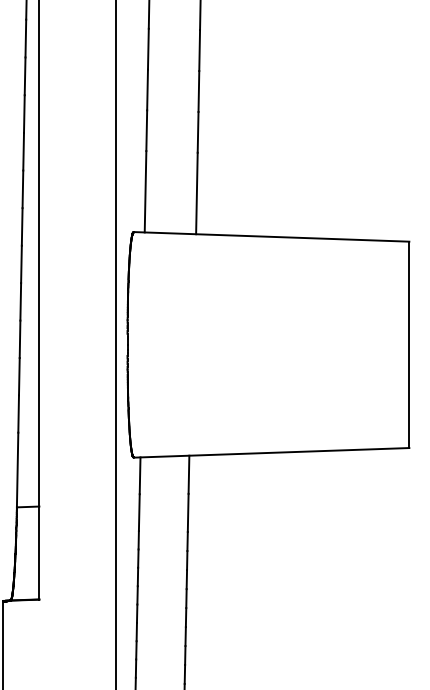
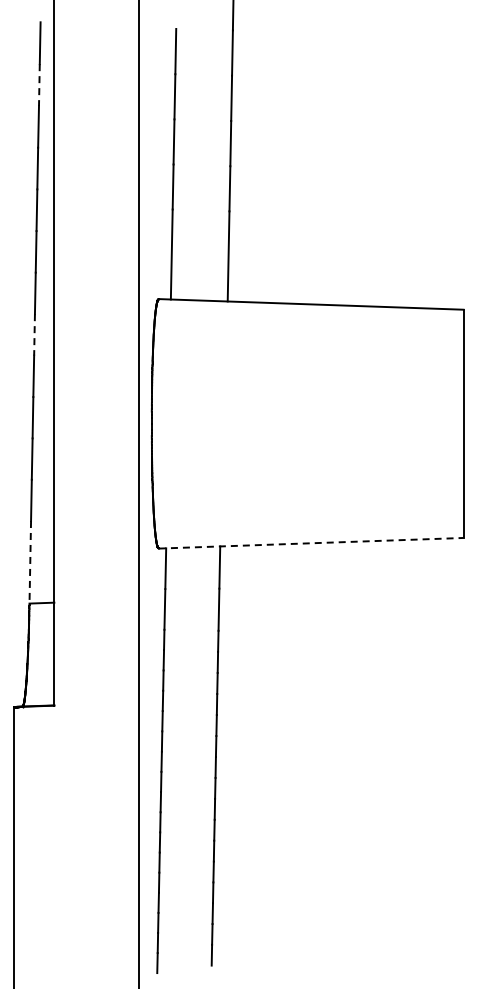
line: (25, 38) -> (39, 85), solid -> dashed
line: (21, 264) -> (34, 334), solid -> dashed
line: (271, 453) -> (311, 543), solid -> dashed
line: (17, 470) -> (30, 562), solid -> dashed

